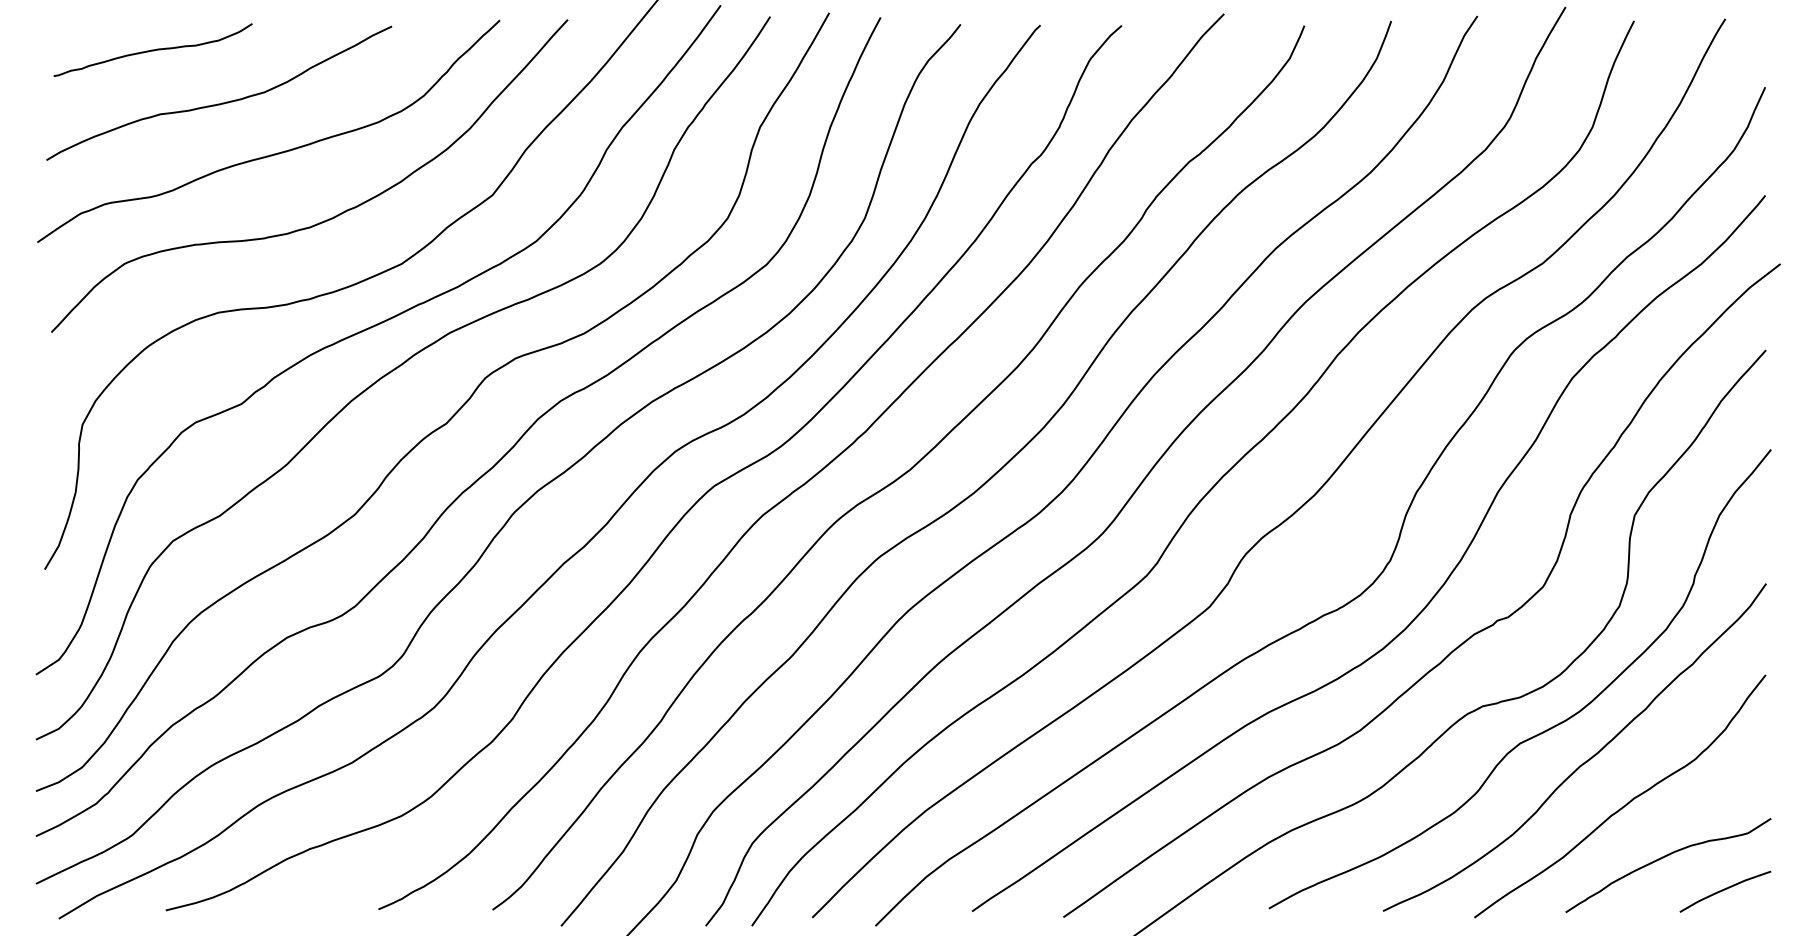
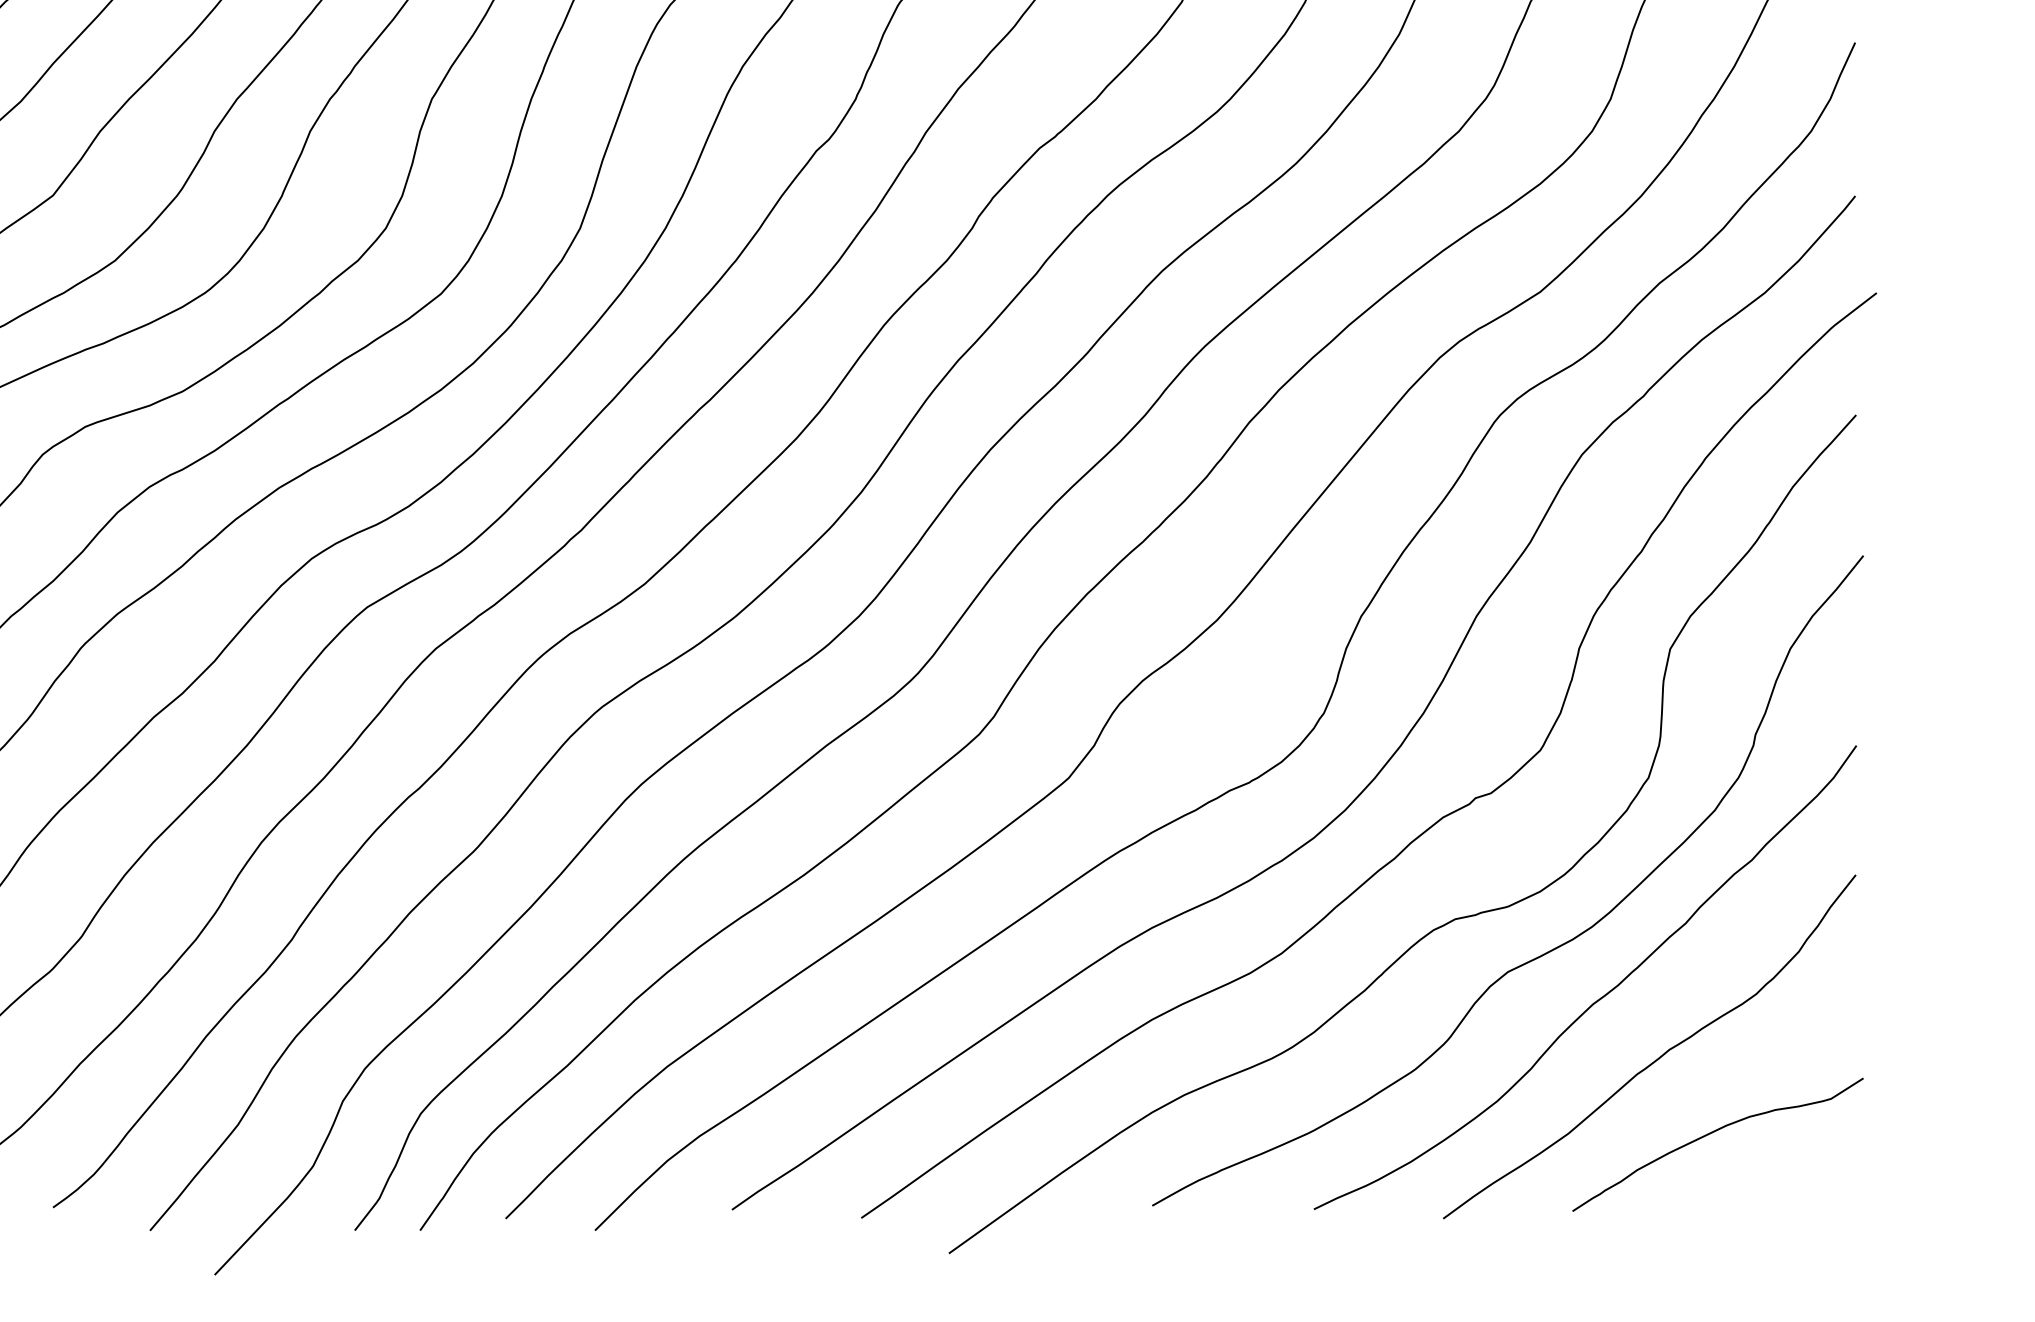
curve: (1725, 890) -> (1798, 1180), removed

